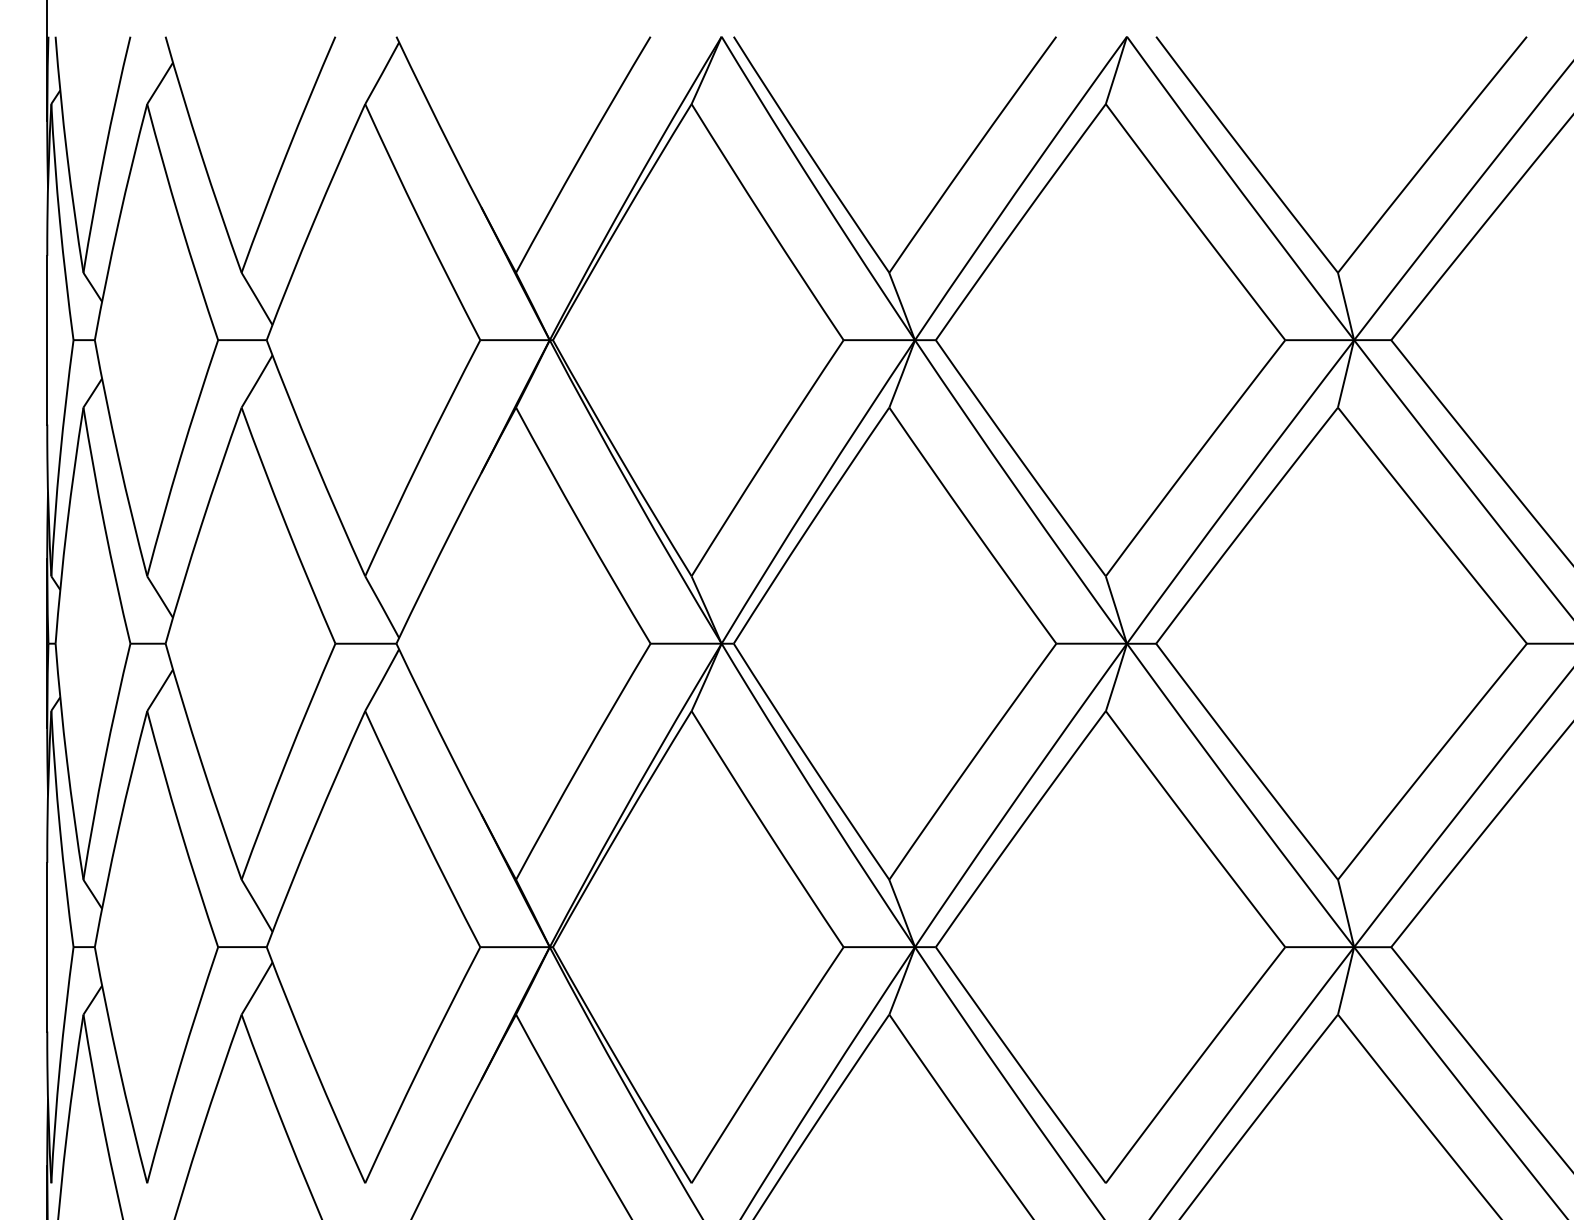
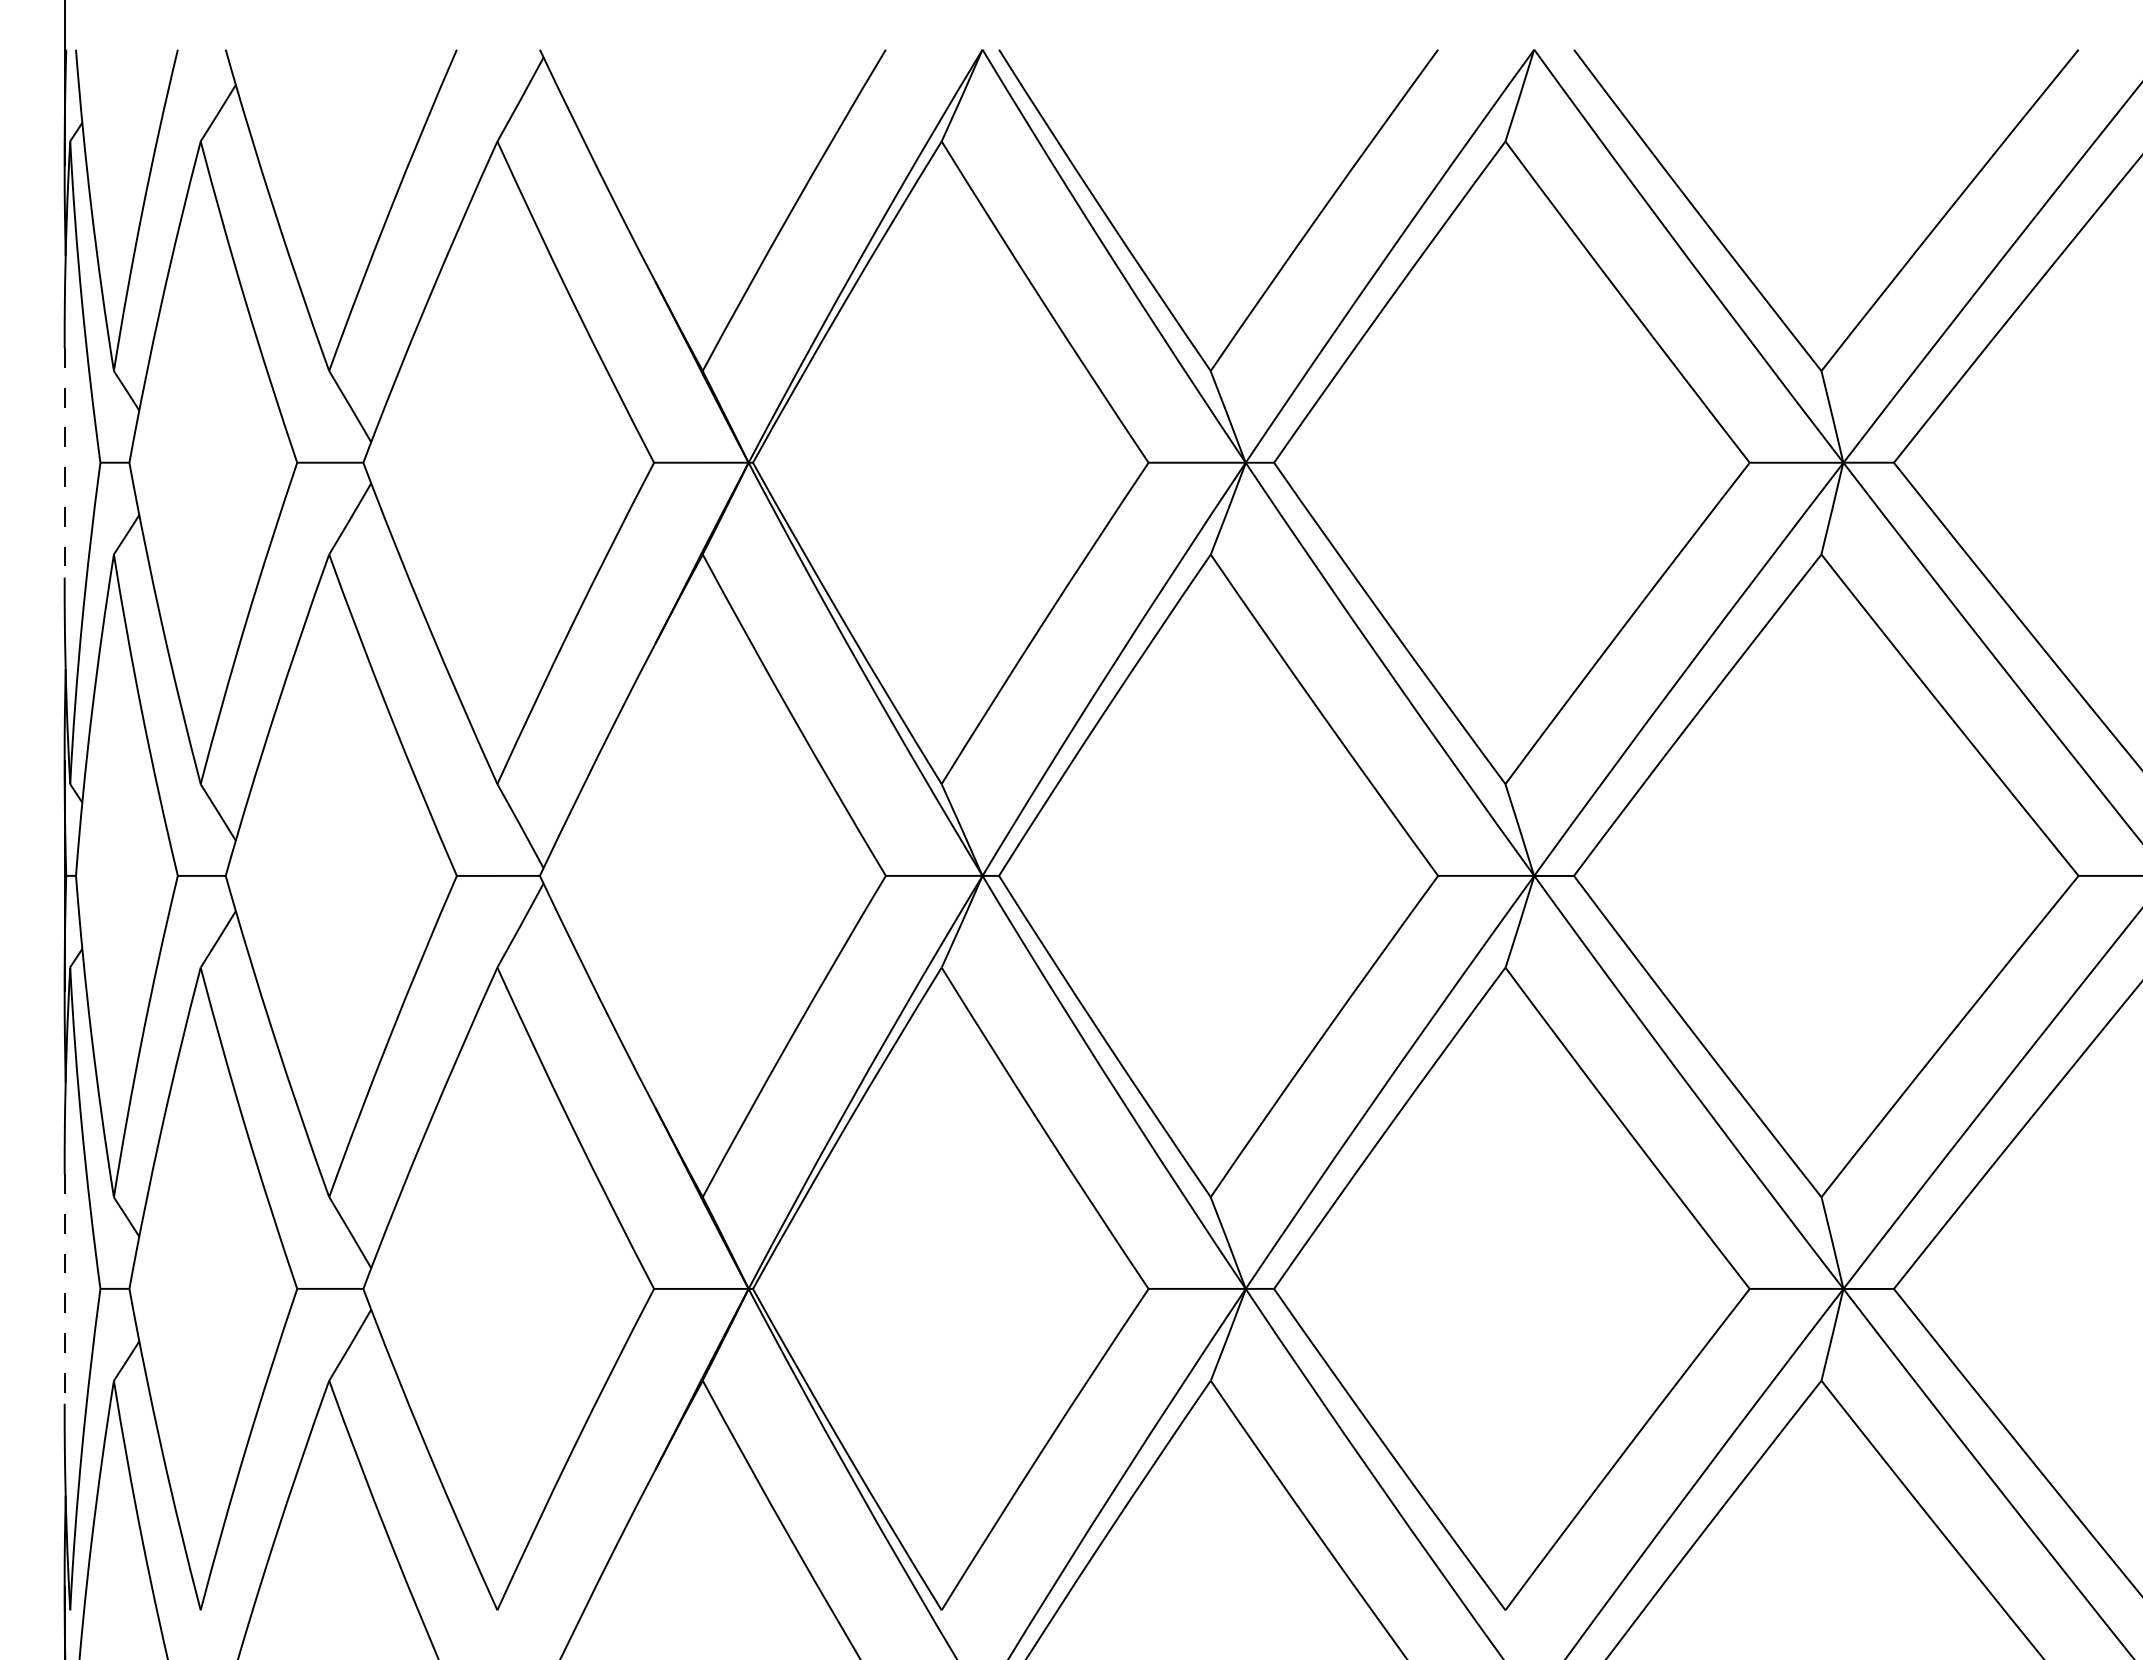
line: (47, 339) -> (64, 462), solid -> dashed
line: (47, 946) -> (64, 1288), solid -> dashed

